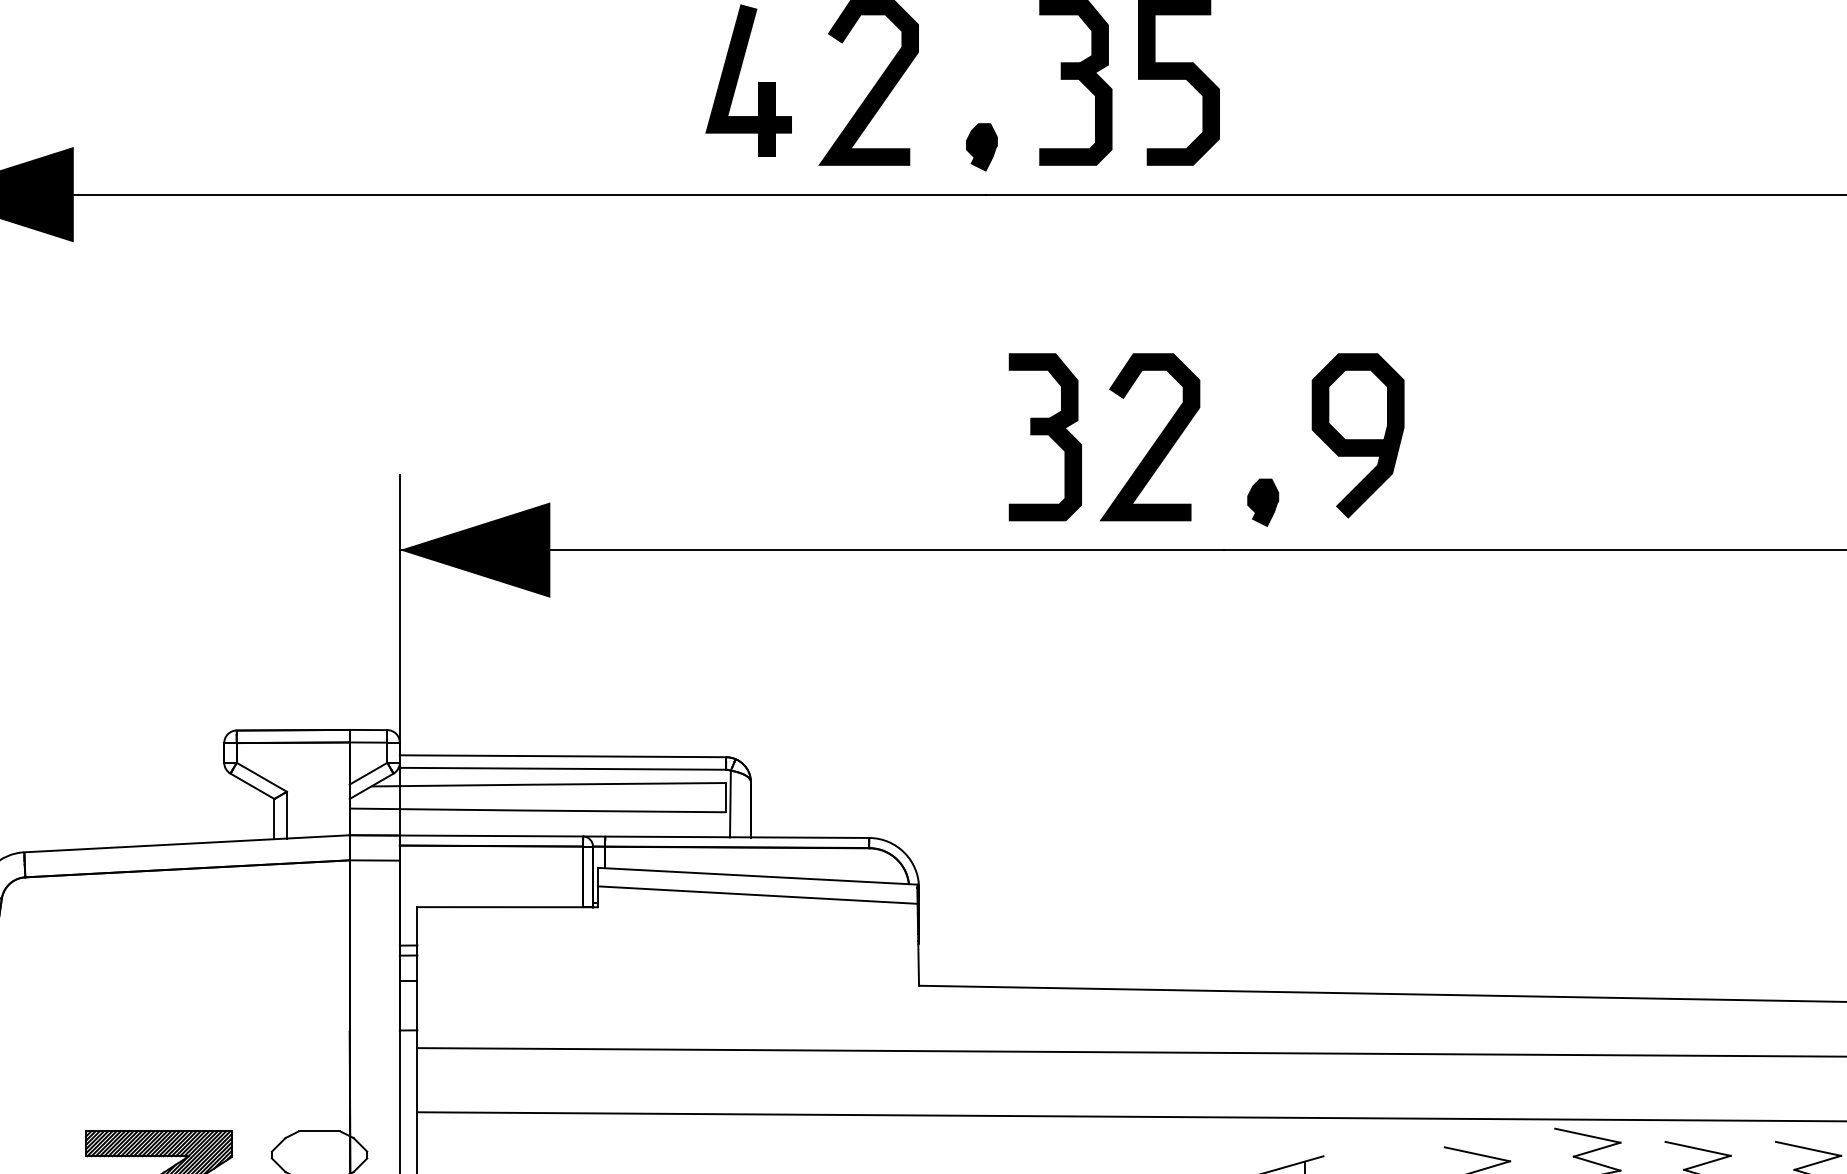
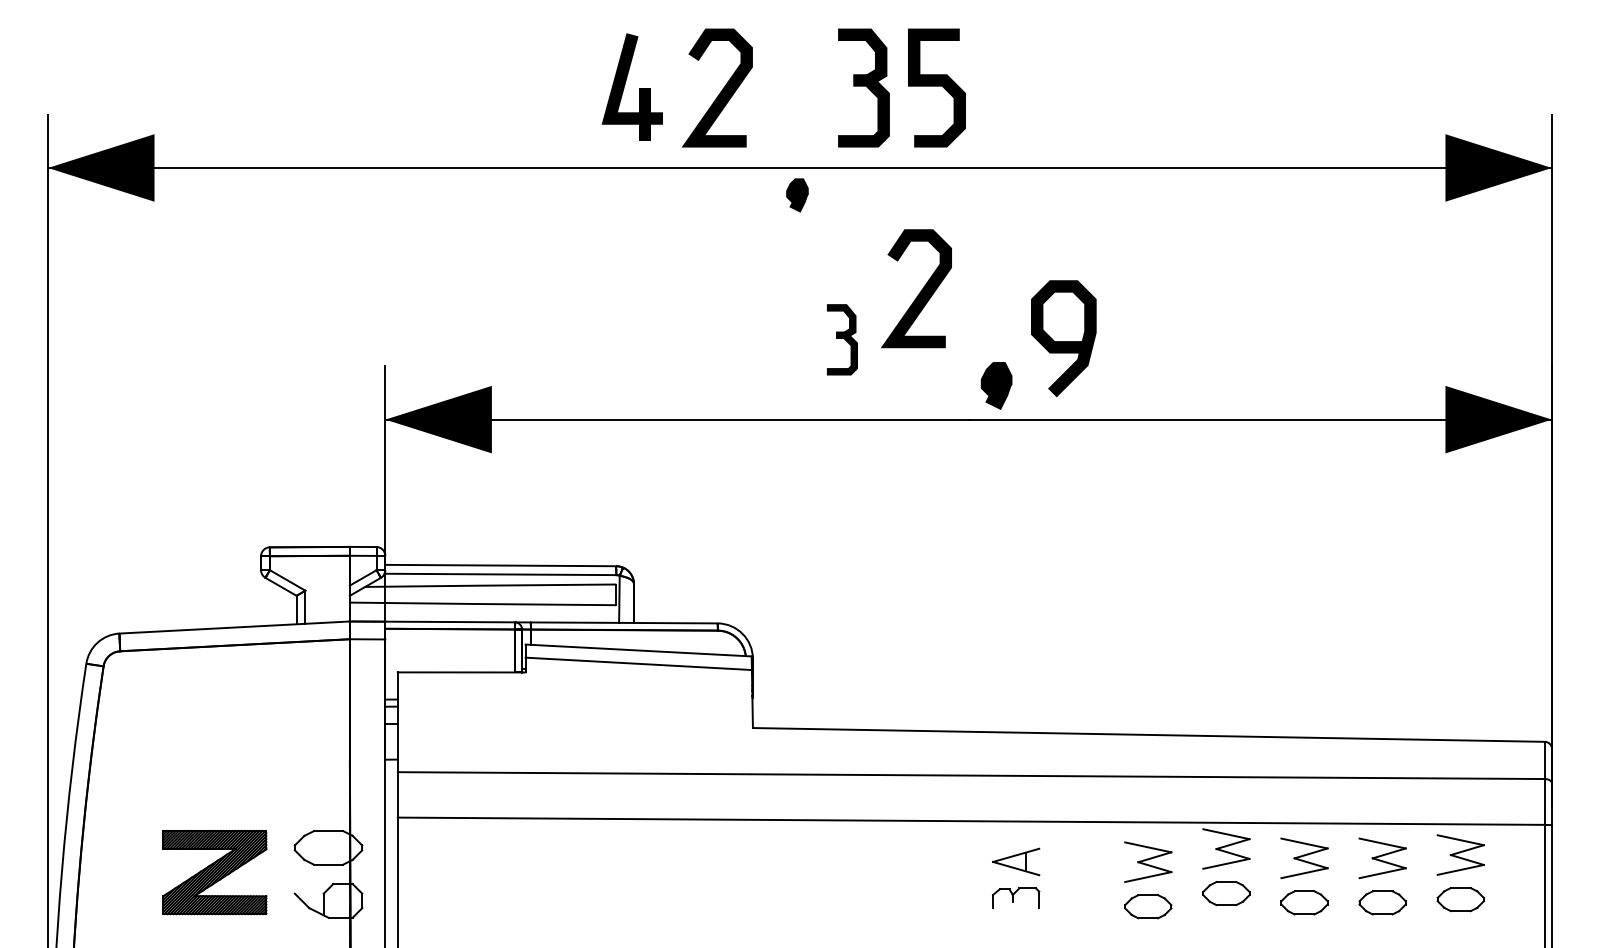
part: (981, 147) -> (797, 195), moved
part: (1045, 436) -> (842, 339), size x0.6
curve: (1155, 441) -> (920, 291), moved
part: (1263, 503) -> (996, 386), size x1.4

